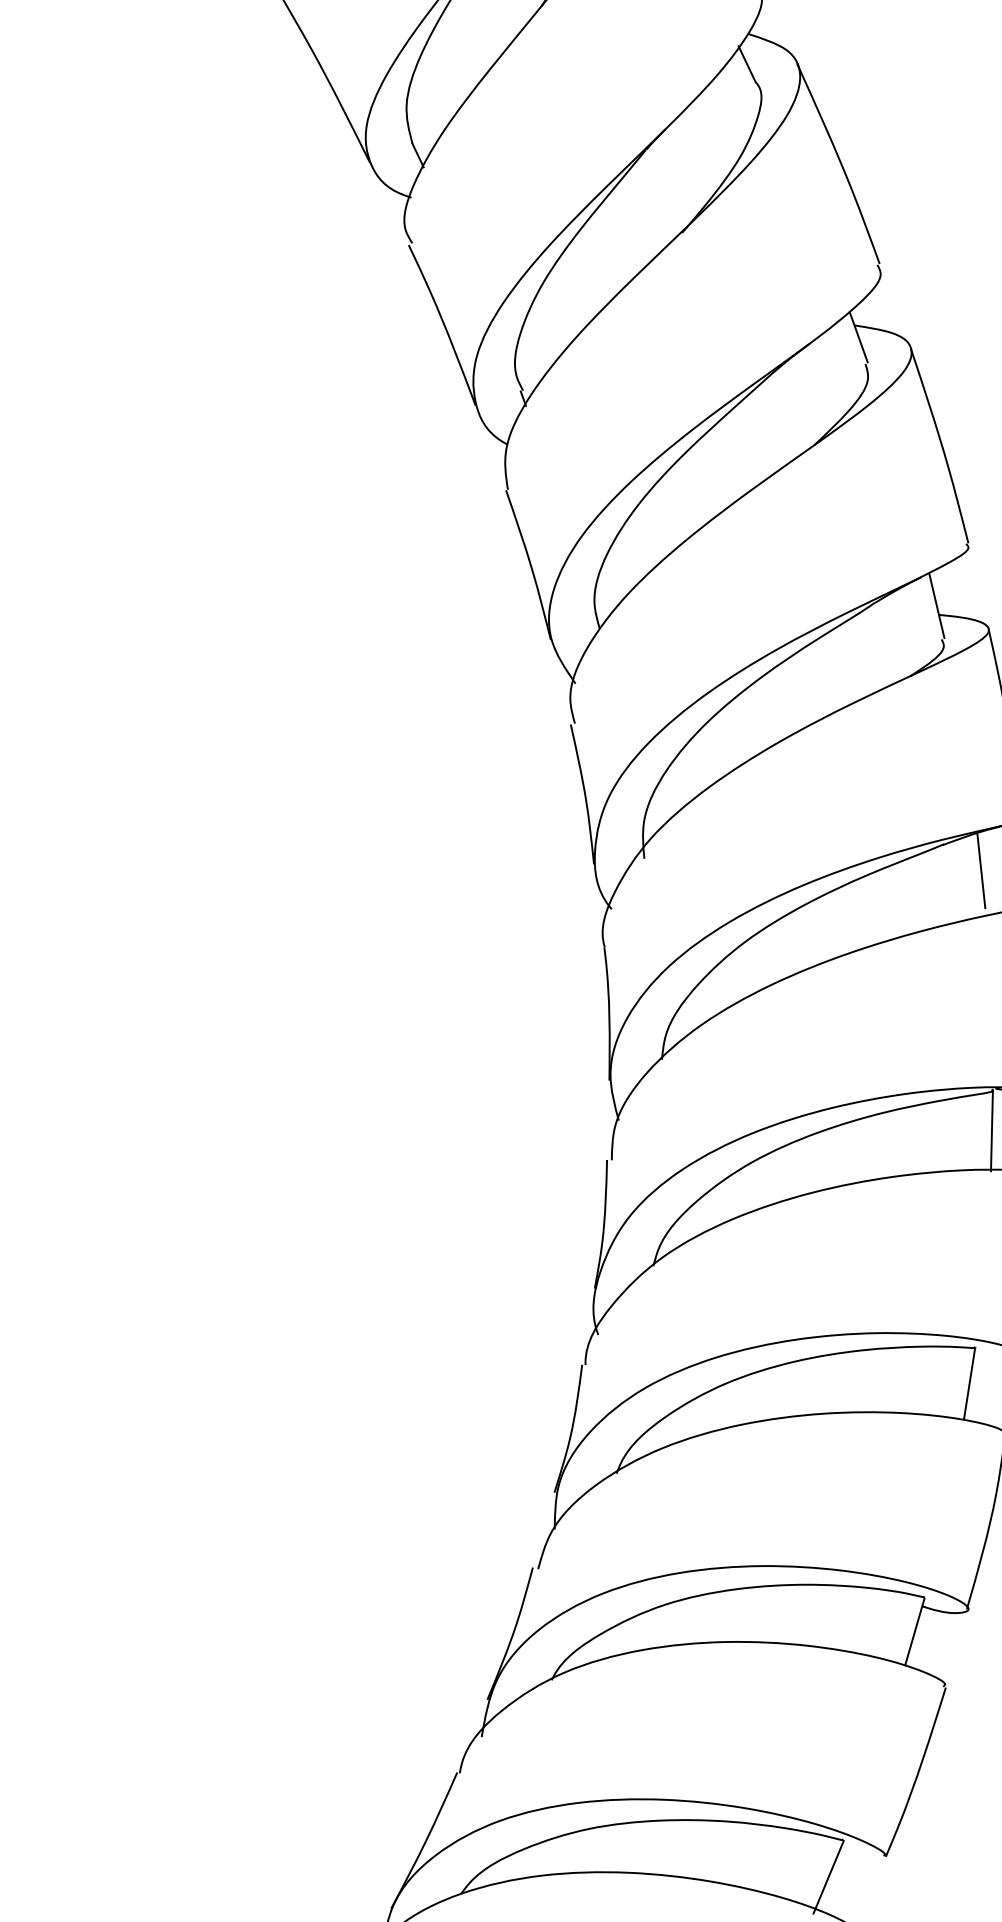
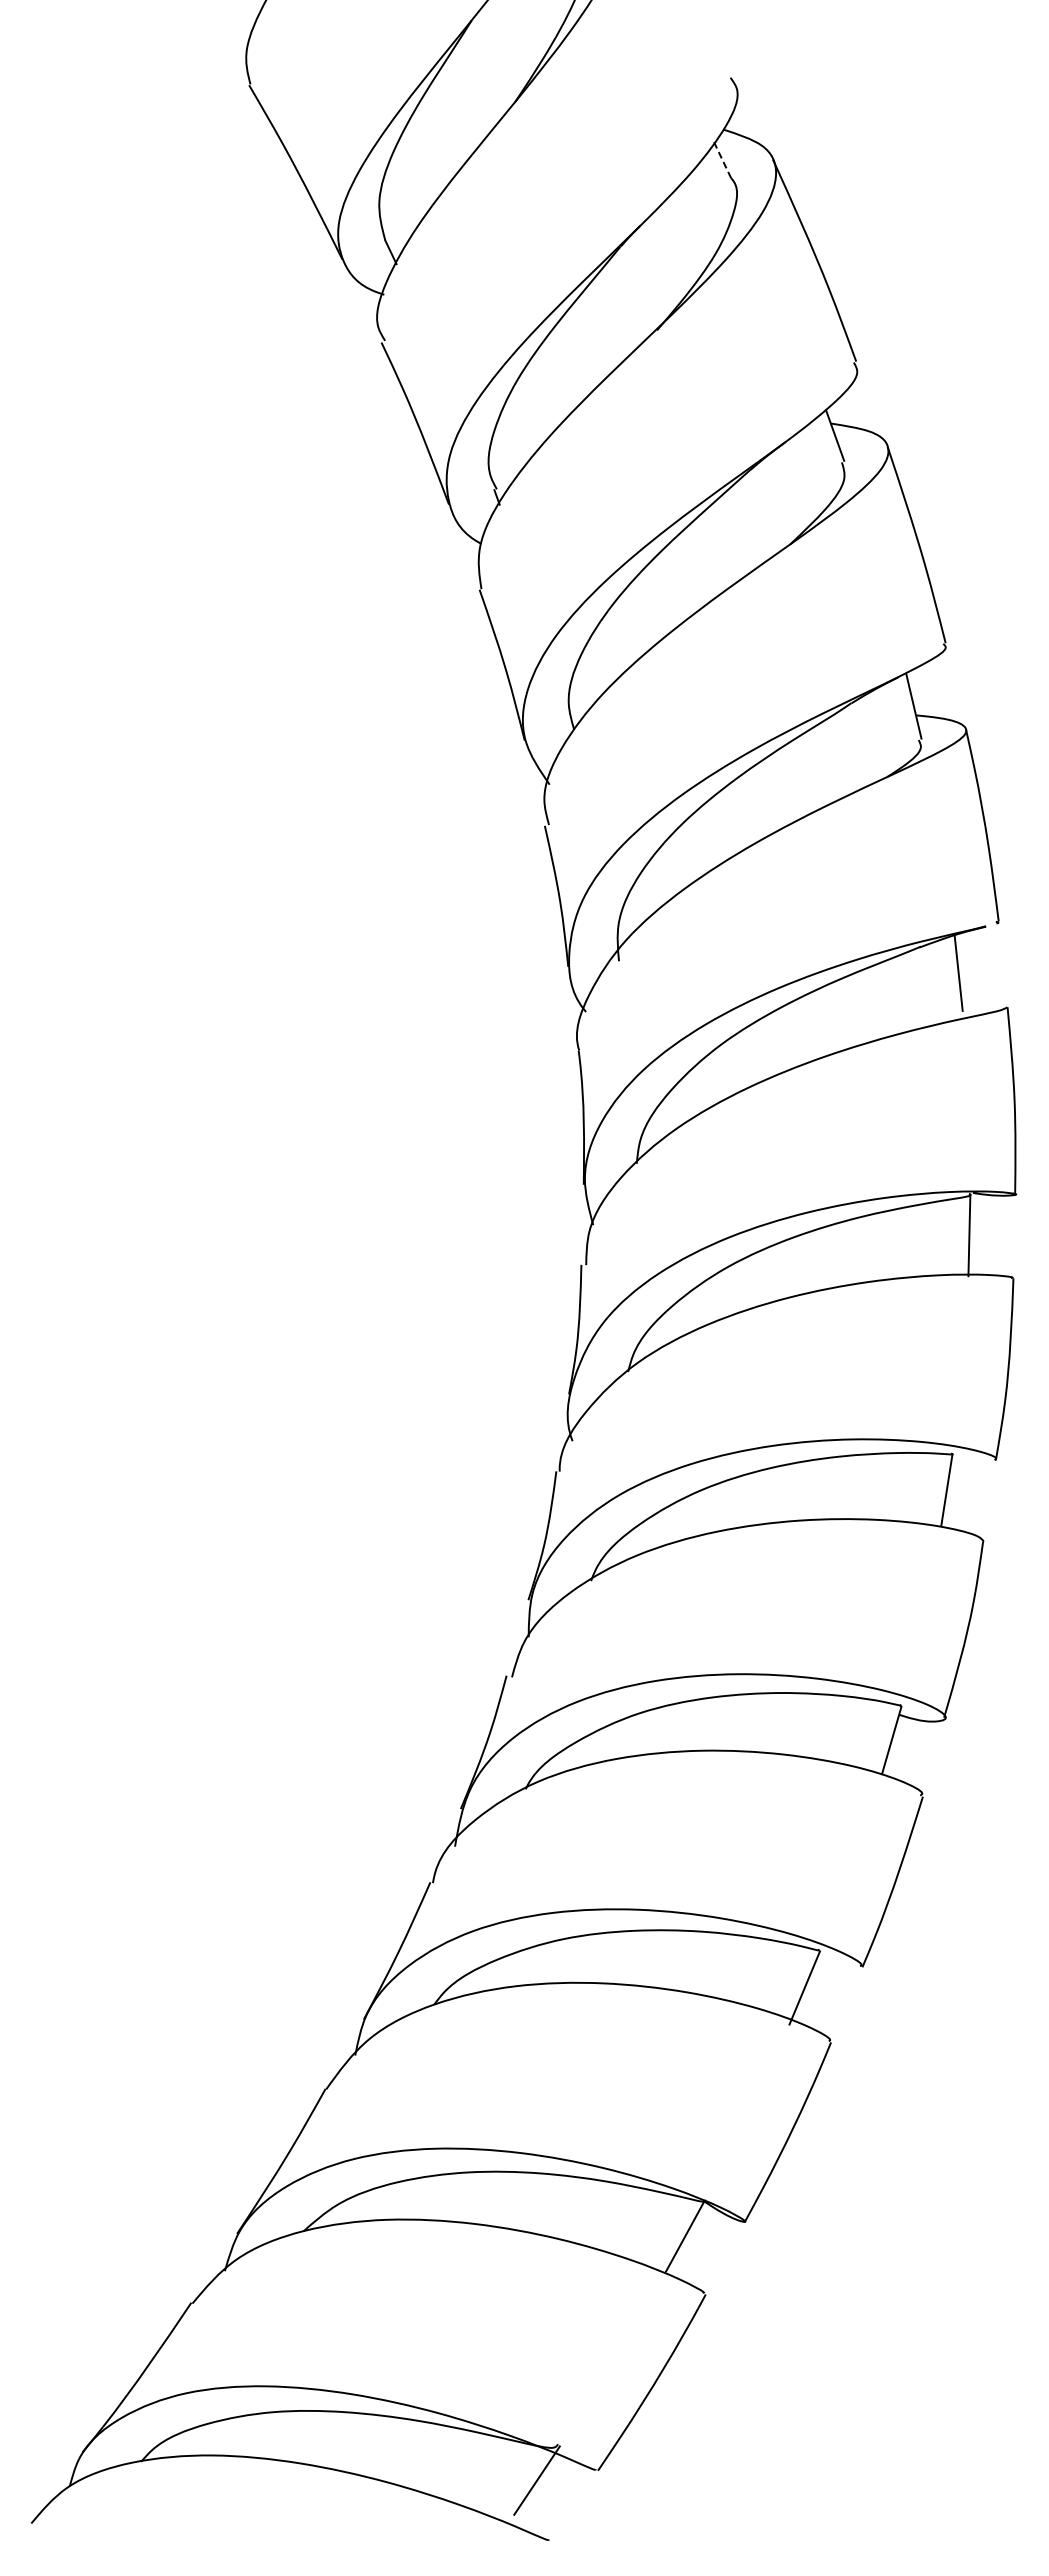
line: (747, 63) -> (722, 159), solid -> dashed

